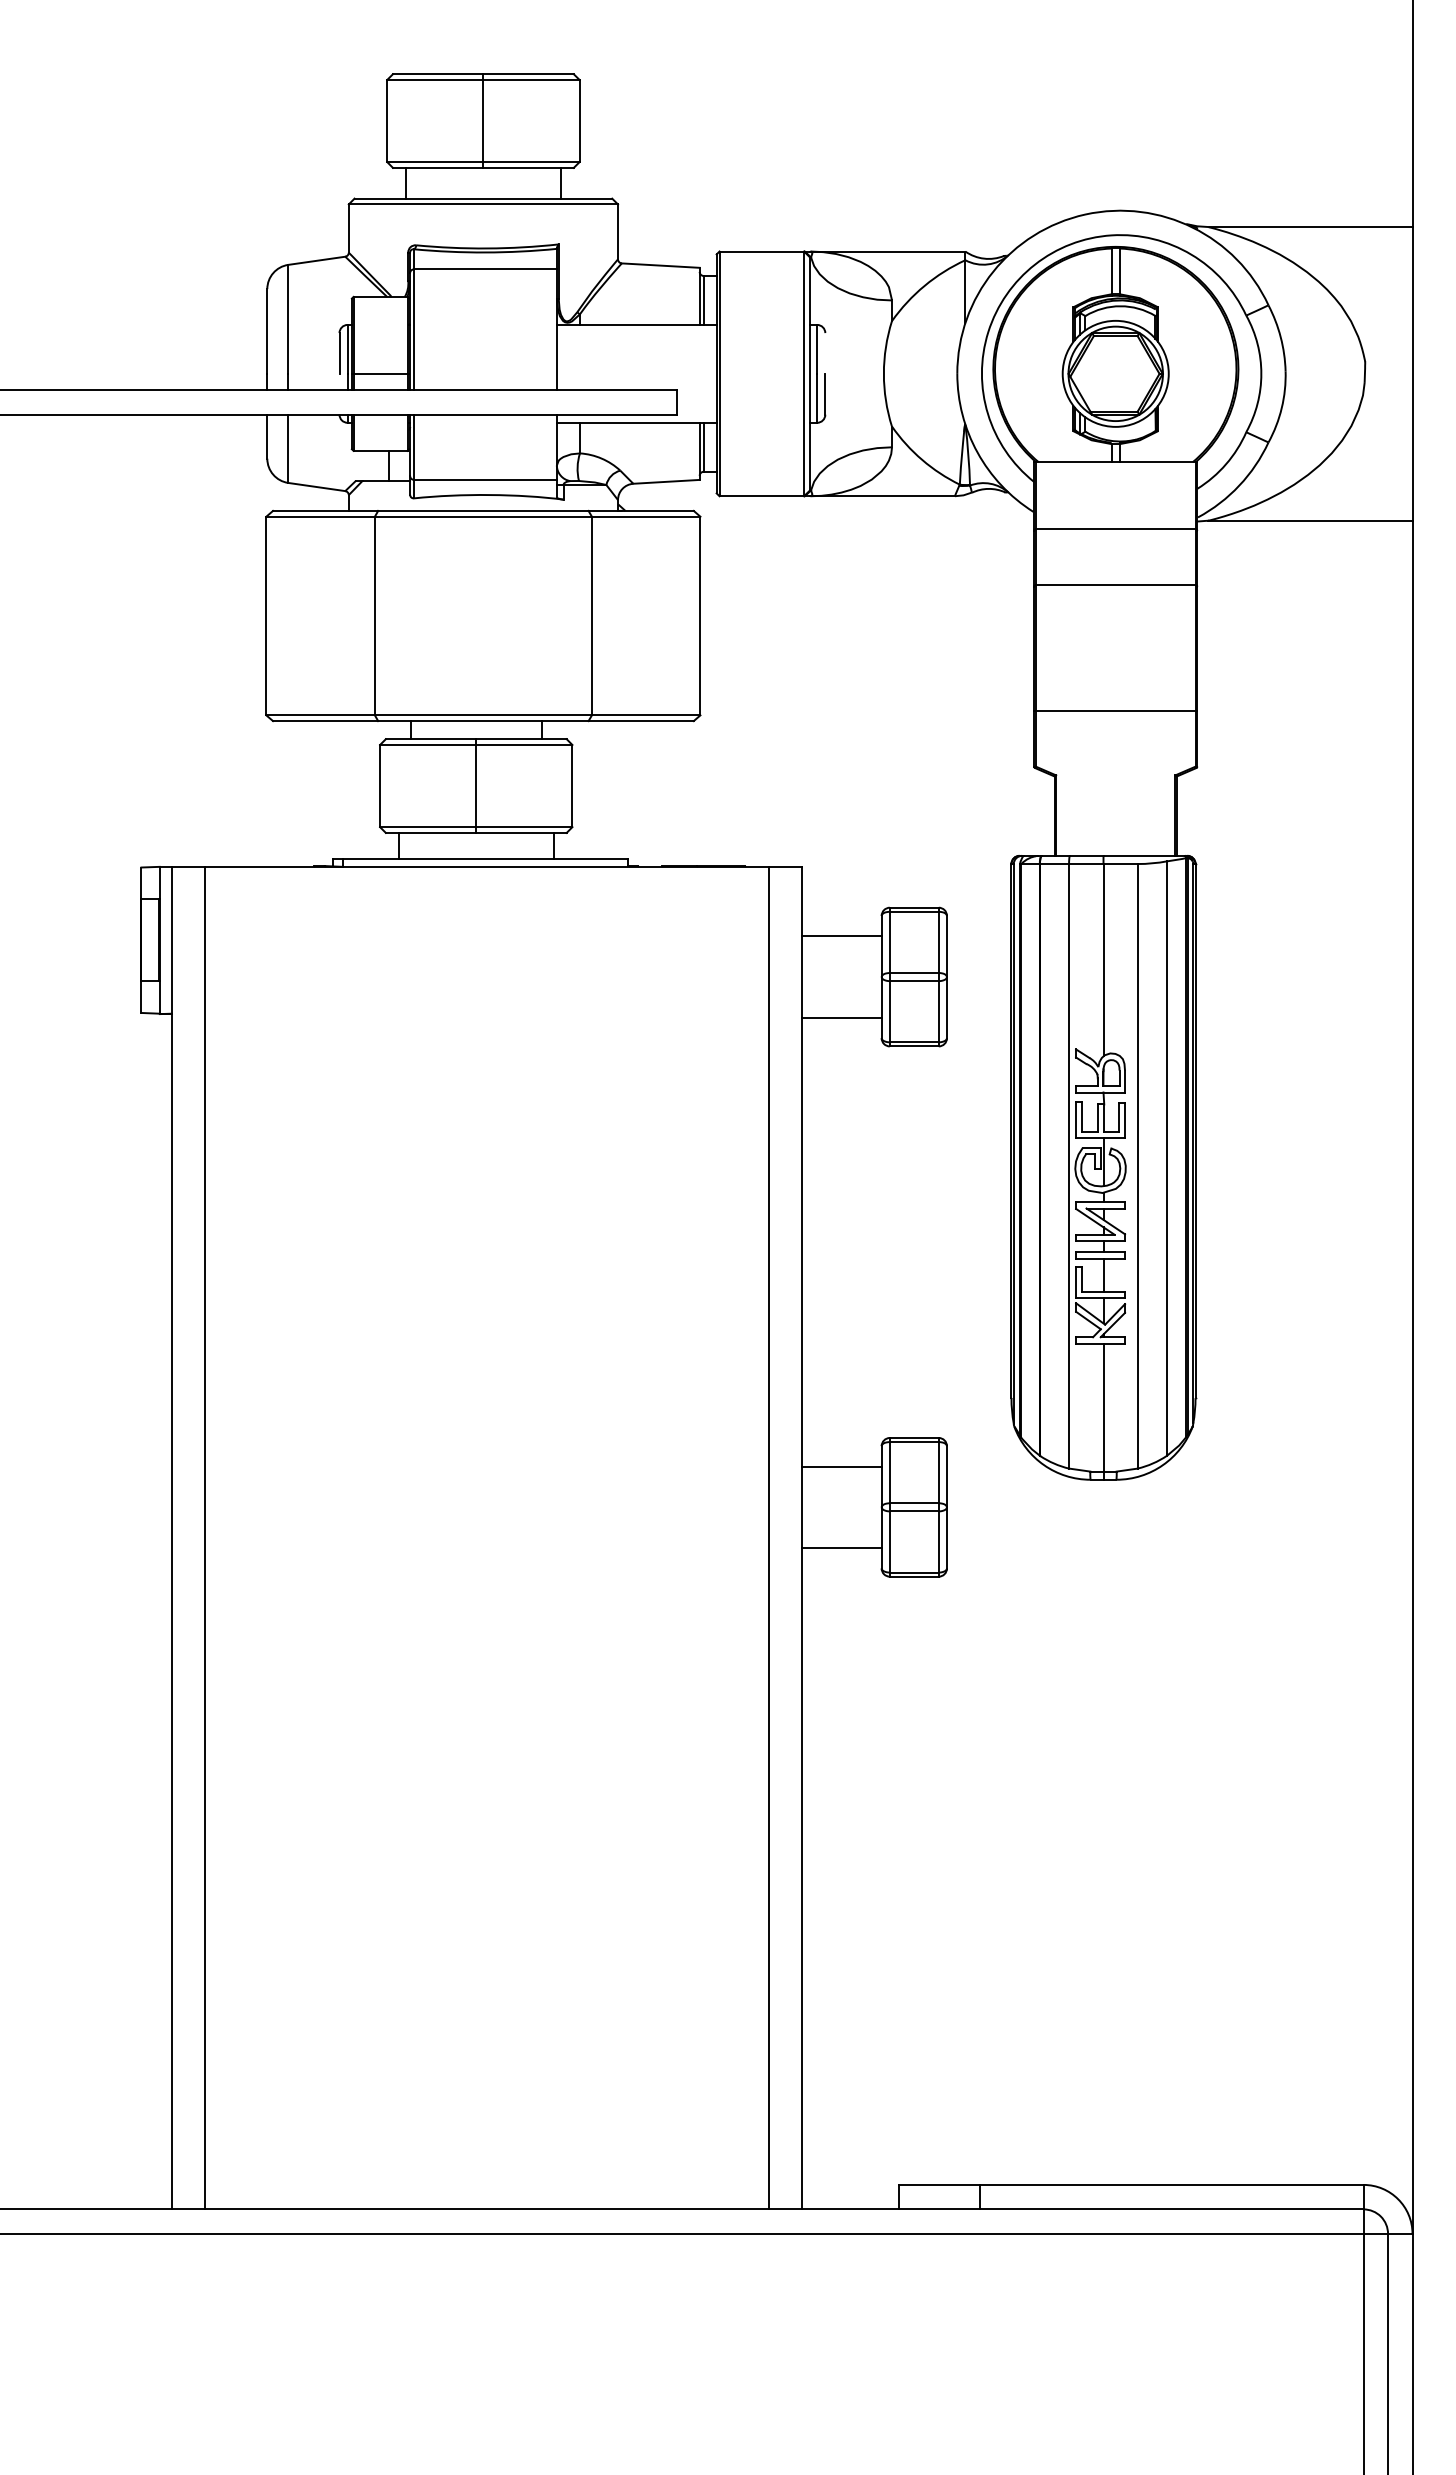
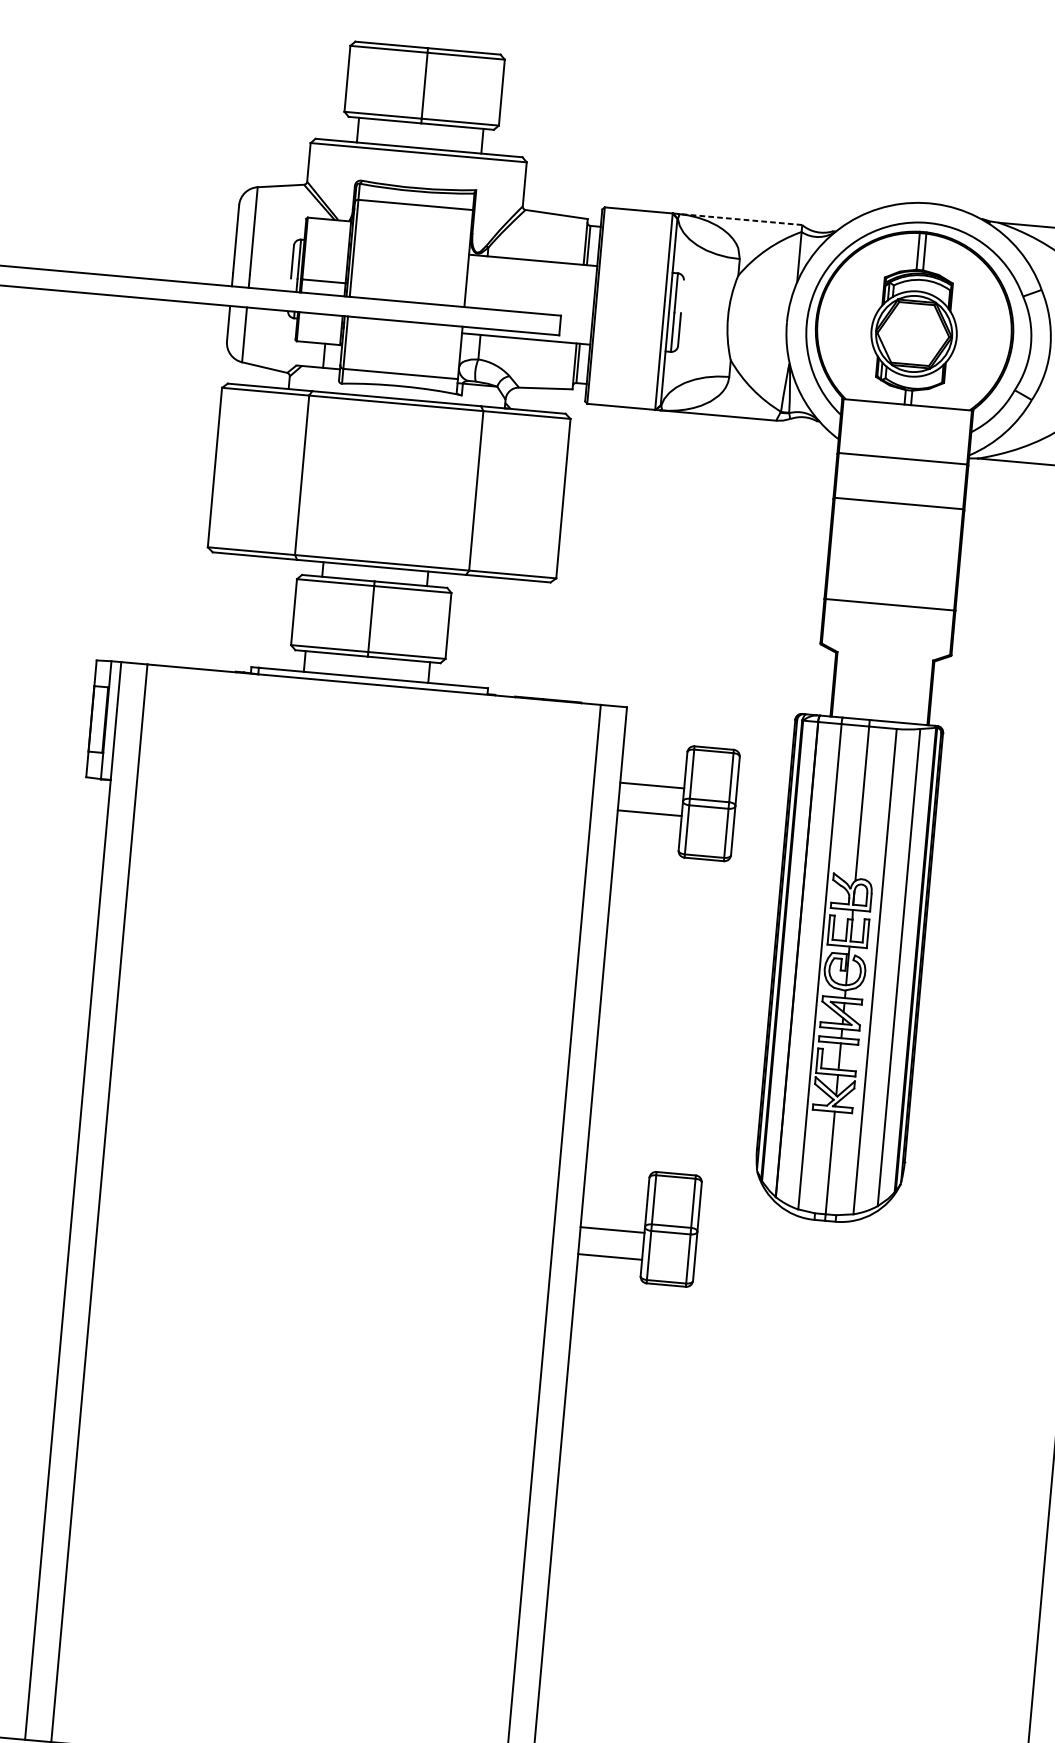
line: (887, 251) -> (739, 219), solid -> dashed
line: (841, 936) -> (649, 813), moved
line: (841, 1017) -> (651, 785), moved
line: (841, 1466) -> (612, 1229), moved

